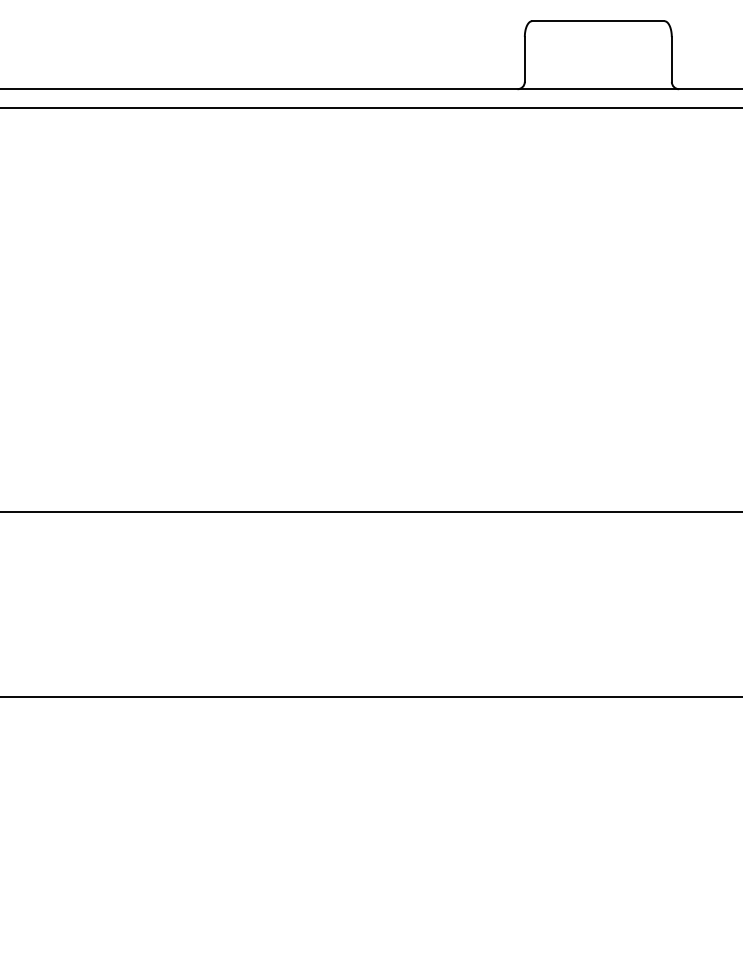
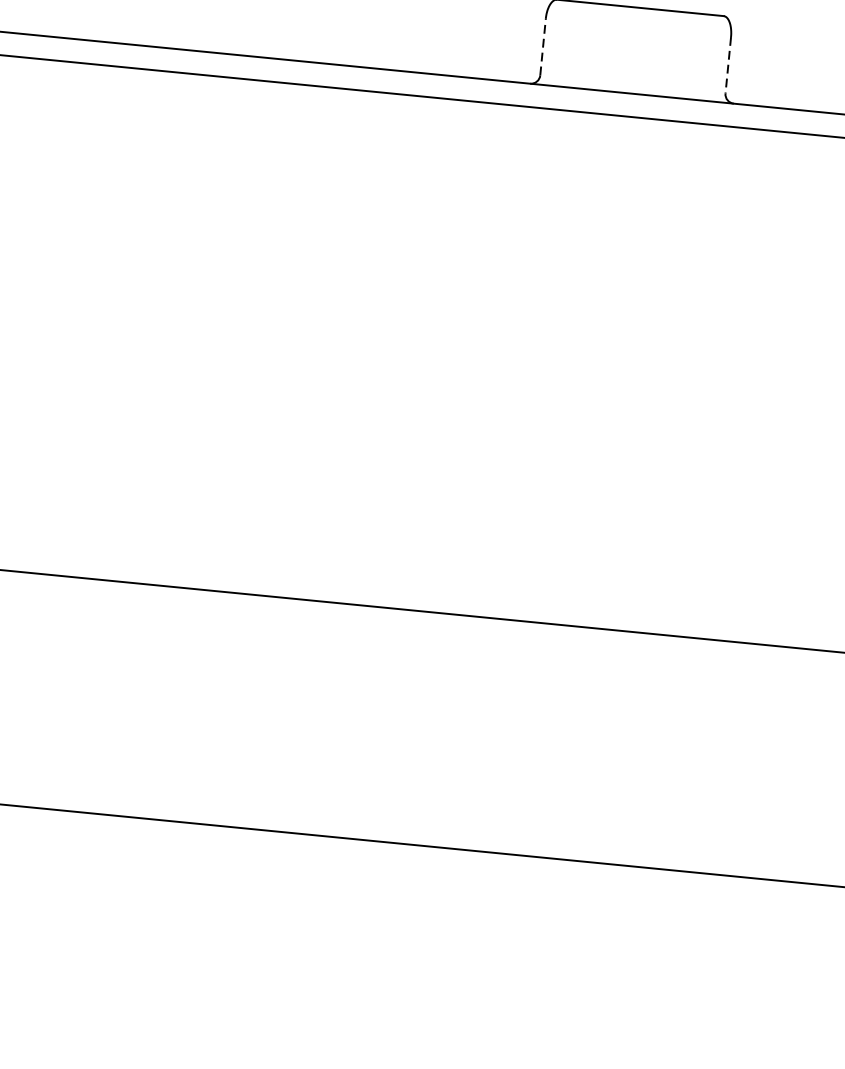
line: (524, 58) -> (542, 45), solid -> dashed
line: (671, 59) -> (727, 65), solid -> dashed

